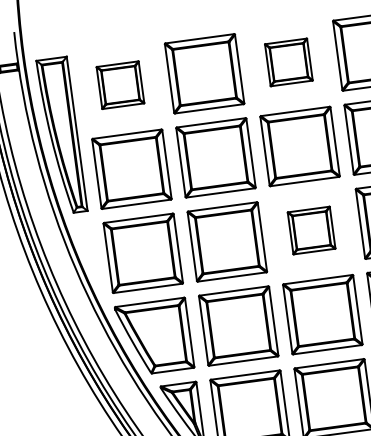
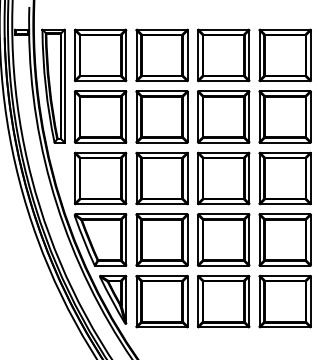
part: (288, 62) -> (223, 55), size x1.67
part: (120, 85) -> (100, 55), size x1.67
part: (311, 230) -> (223, 178), size x1.67

